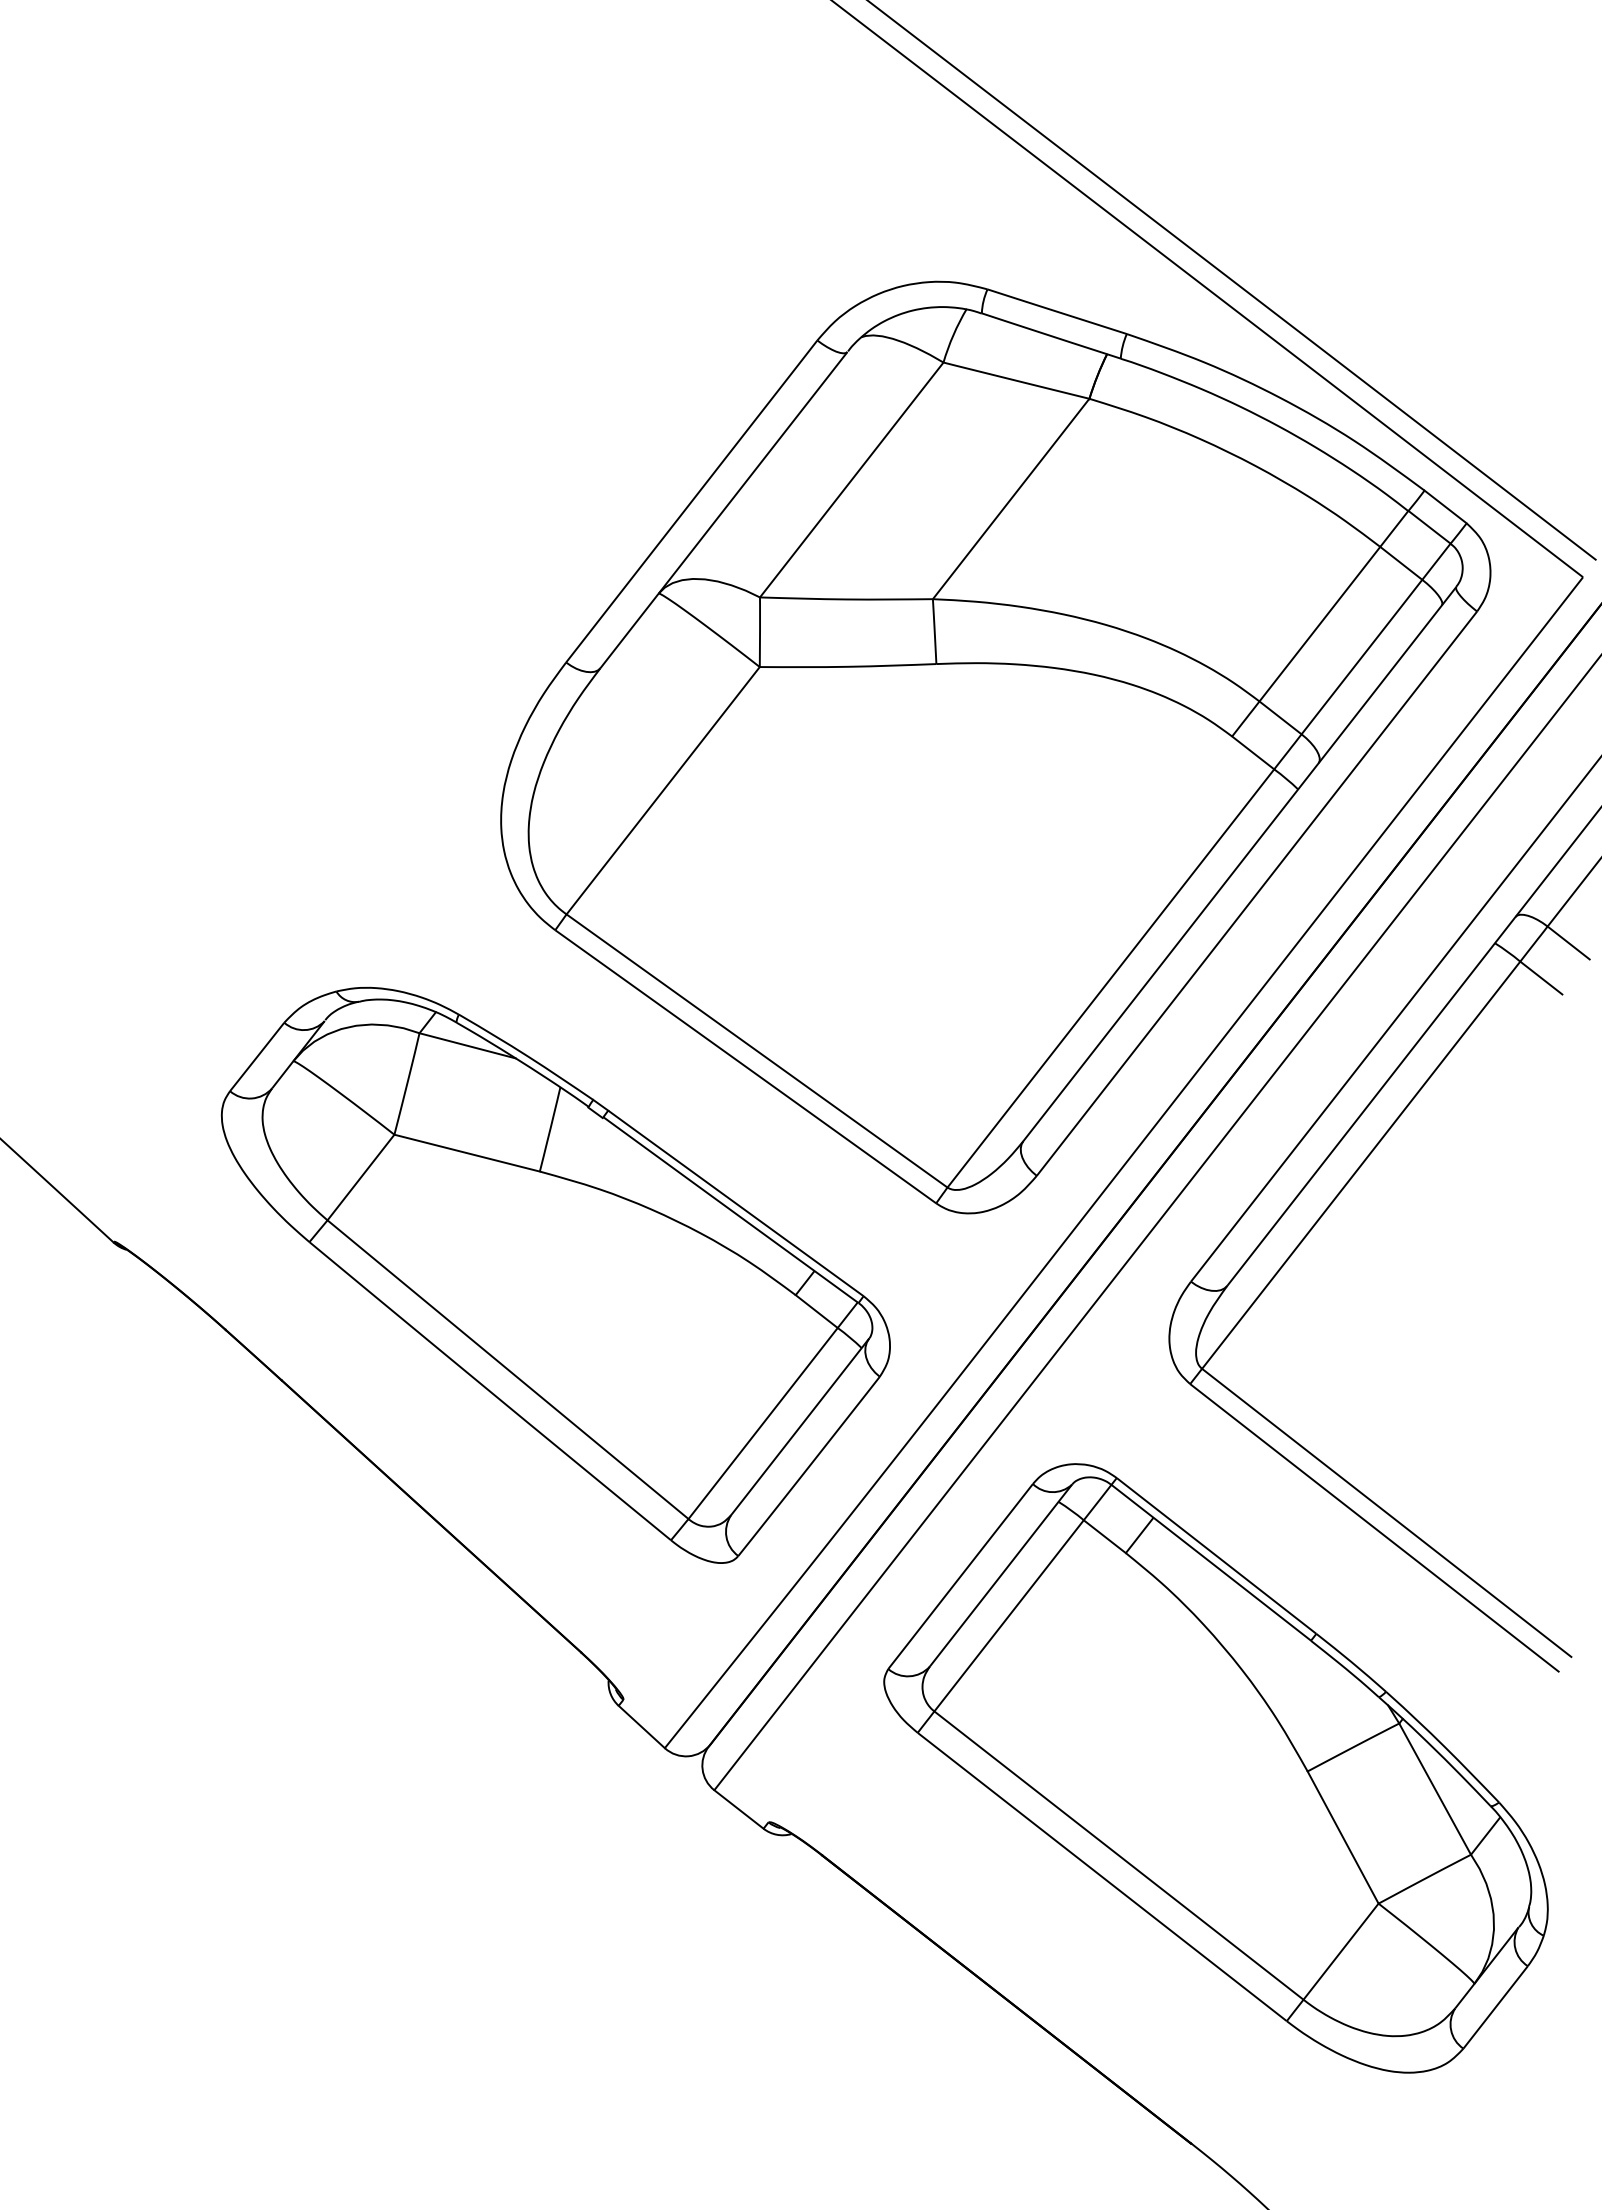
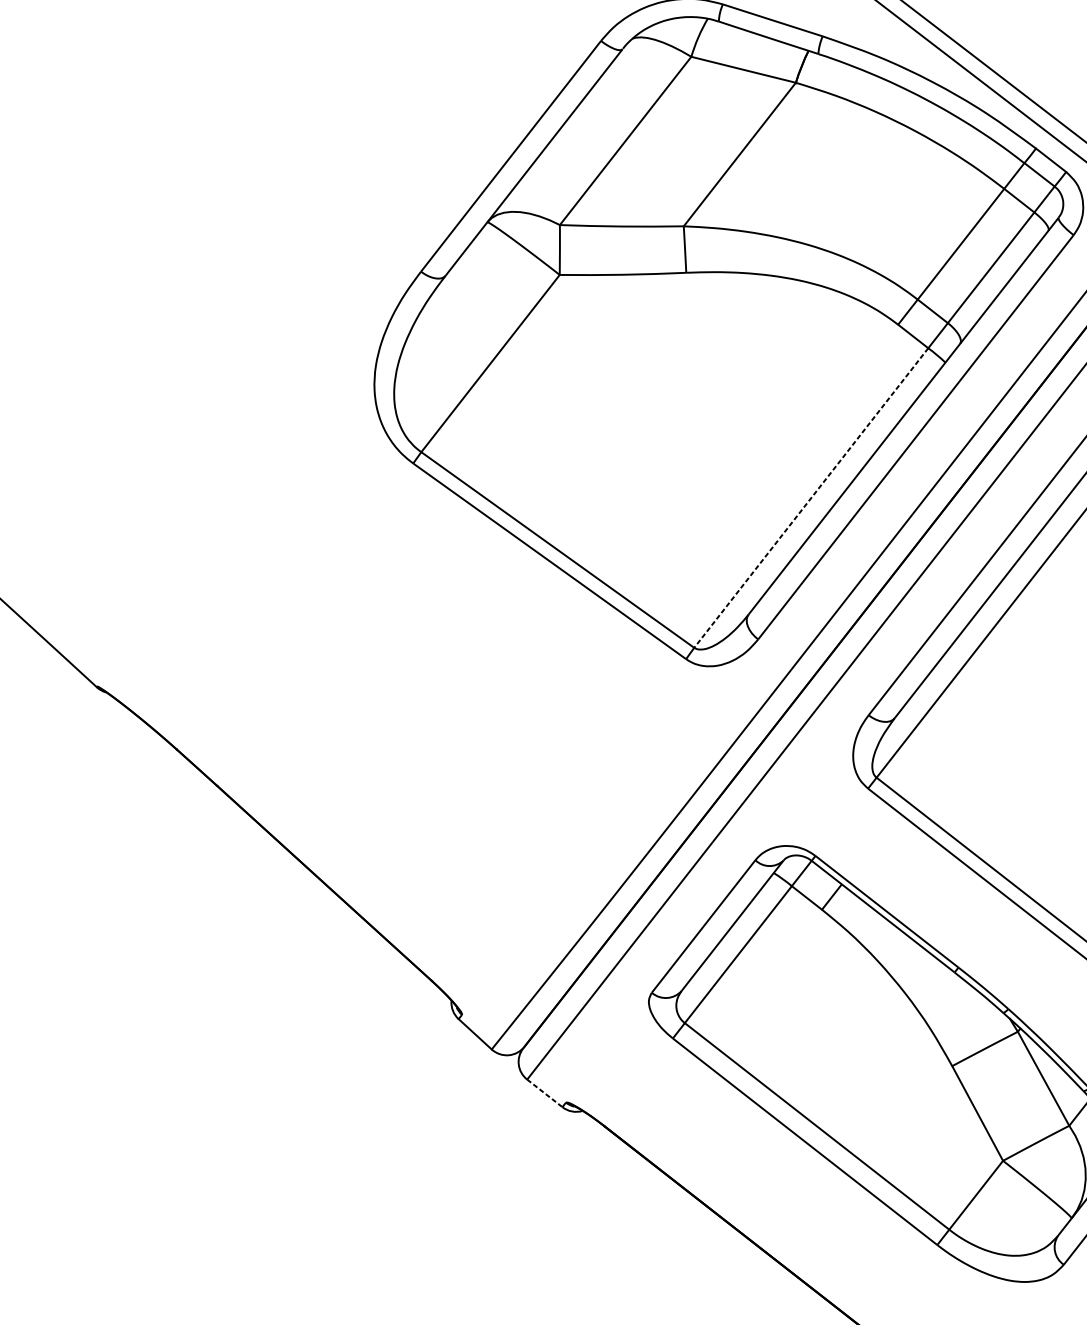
line: (1110, 978) -> (811, 498), solid -> dashed
part: (555, 1274) -> (413, 710), removed
line: (739, 1809) -> (545, 1093), solid -> dashed

